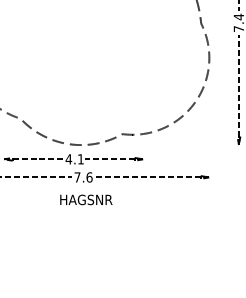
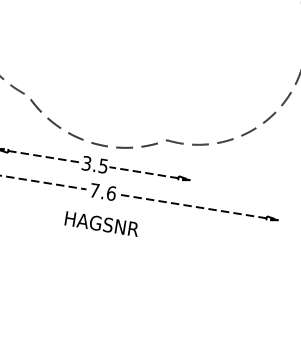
text: (74, 159) -> (94, 164), 4.1 -> 3.5

